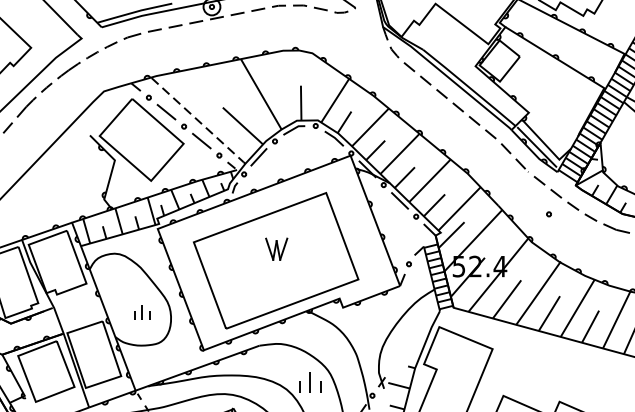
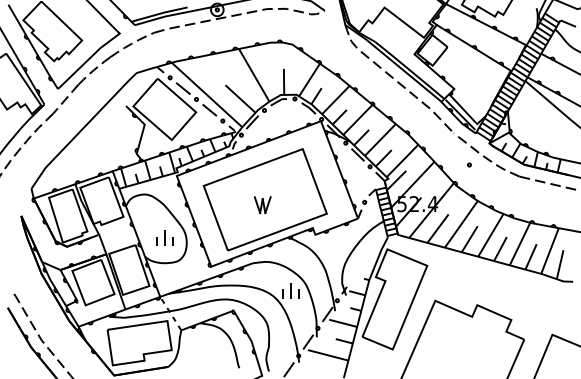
line: (198, 121) -> (207, 95), dashed -> solid
part: (276, 249) -> (262, 205), moved
part: (141, 311) -> (164, 237), size x1.43

